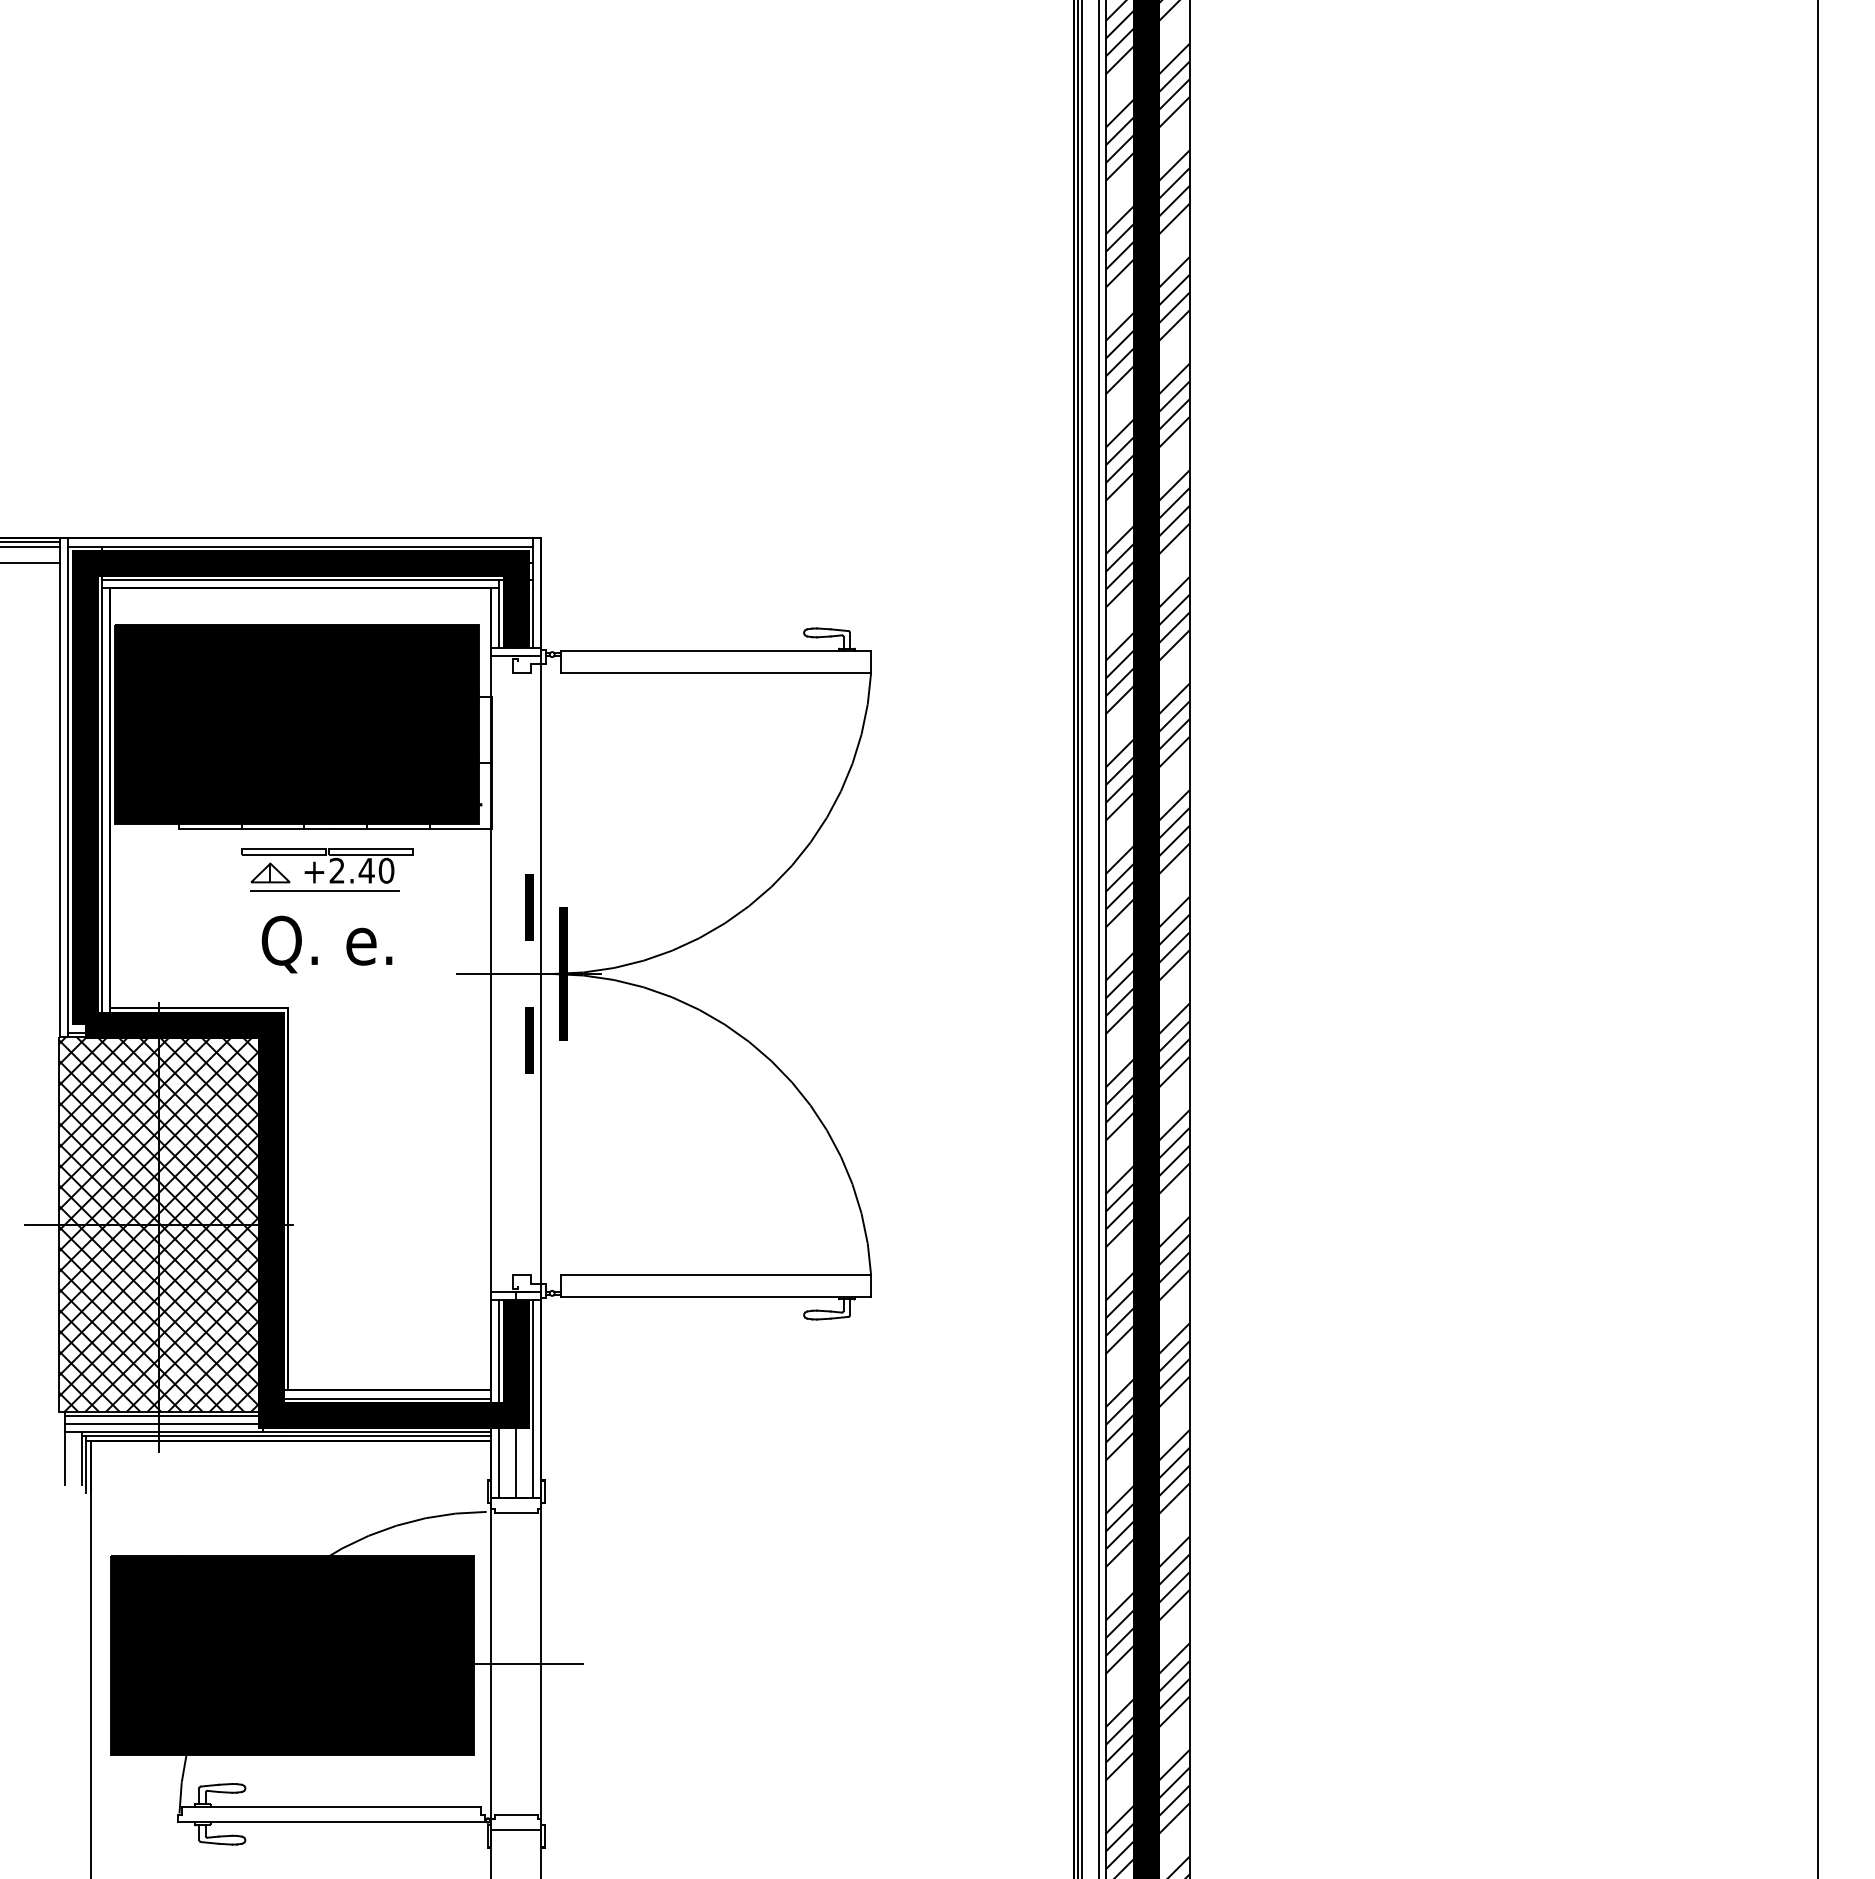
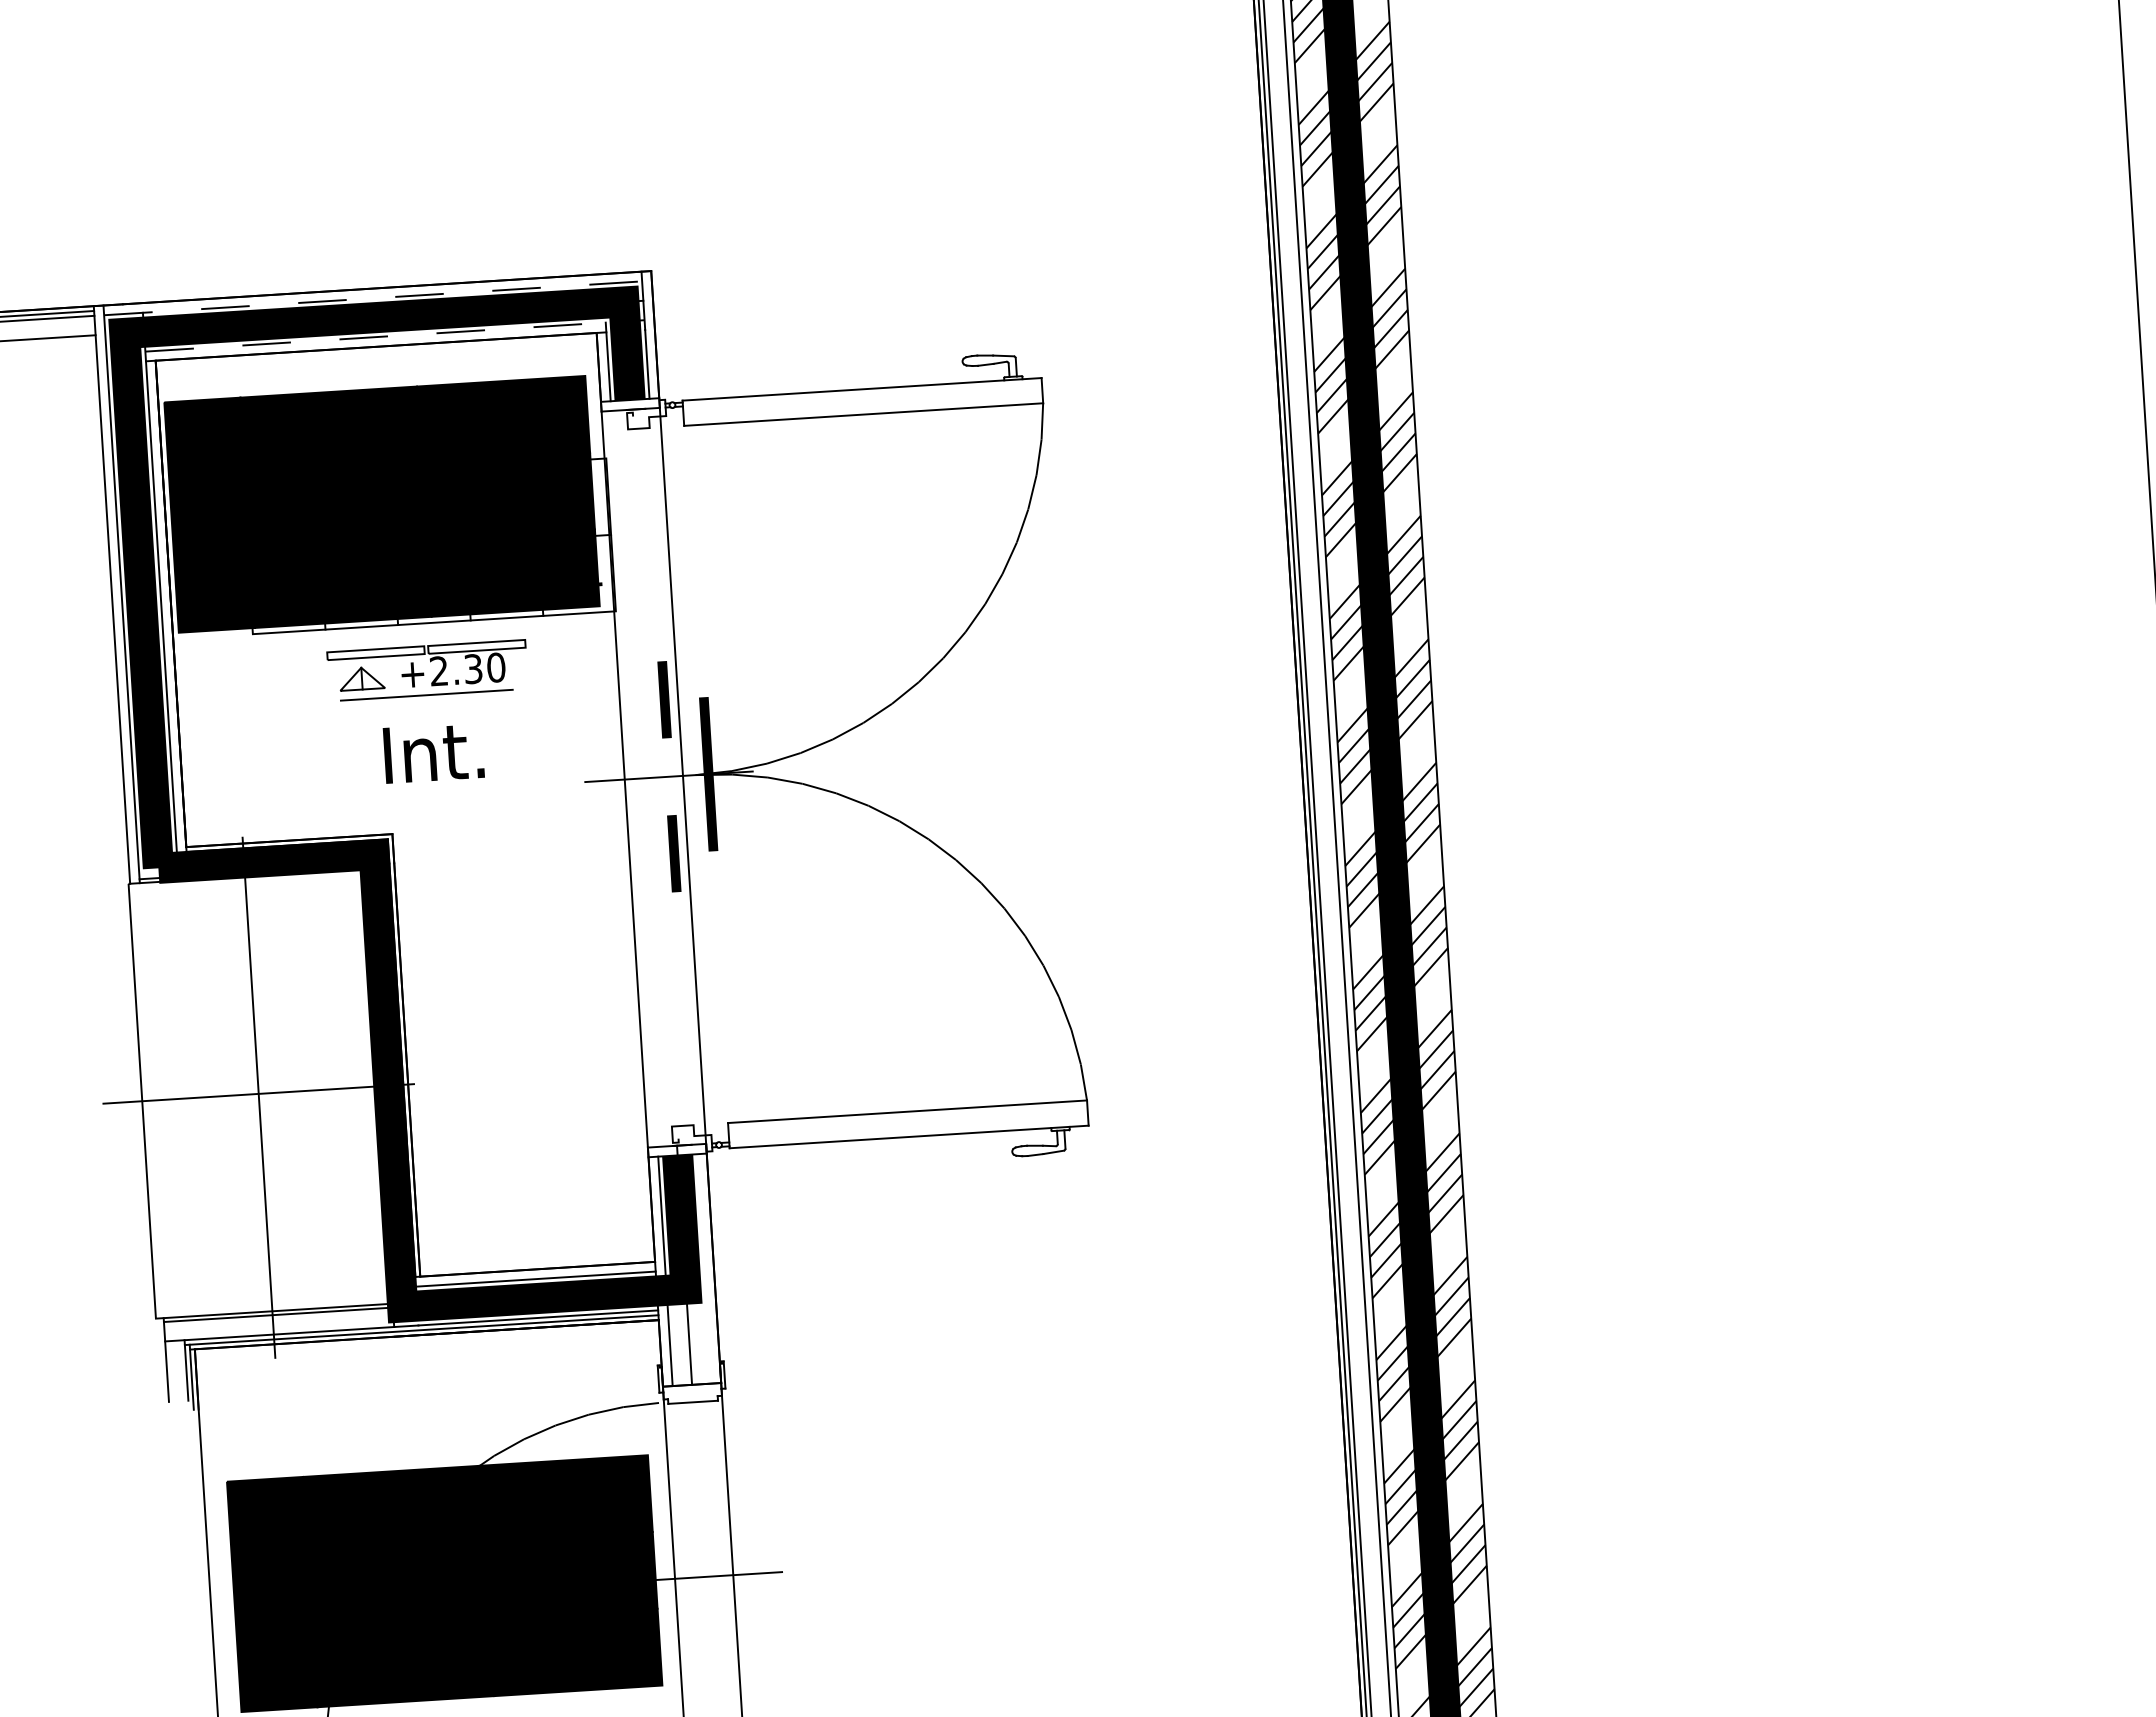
line: (301, 546) -> (374, 298), solid -> dashed
line: (317, 580) -> (395, 336), solid -> dashed
text: (366, 870) -> (473, 668), +2.40 -> +2.30
text: (326, 944) -> (432, 757), Q. e. -> Int.
hatch: (158, 1224) -> (257, 1093), removed
line: (532, 1399) -> (703, 1269), removed
line: (164, 1423) -> (279, 1324), removed

